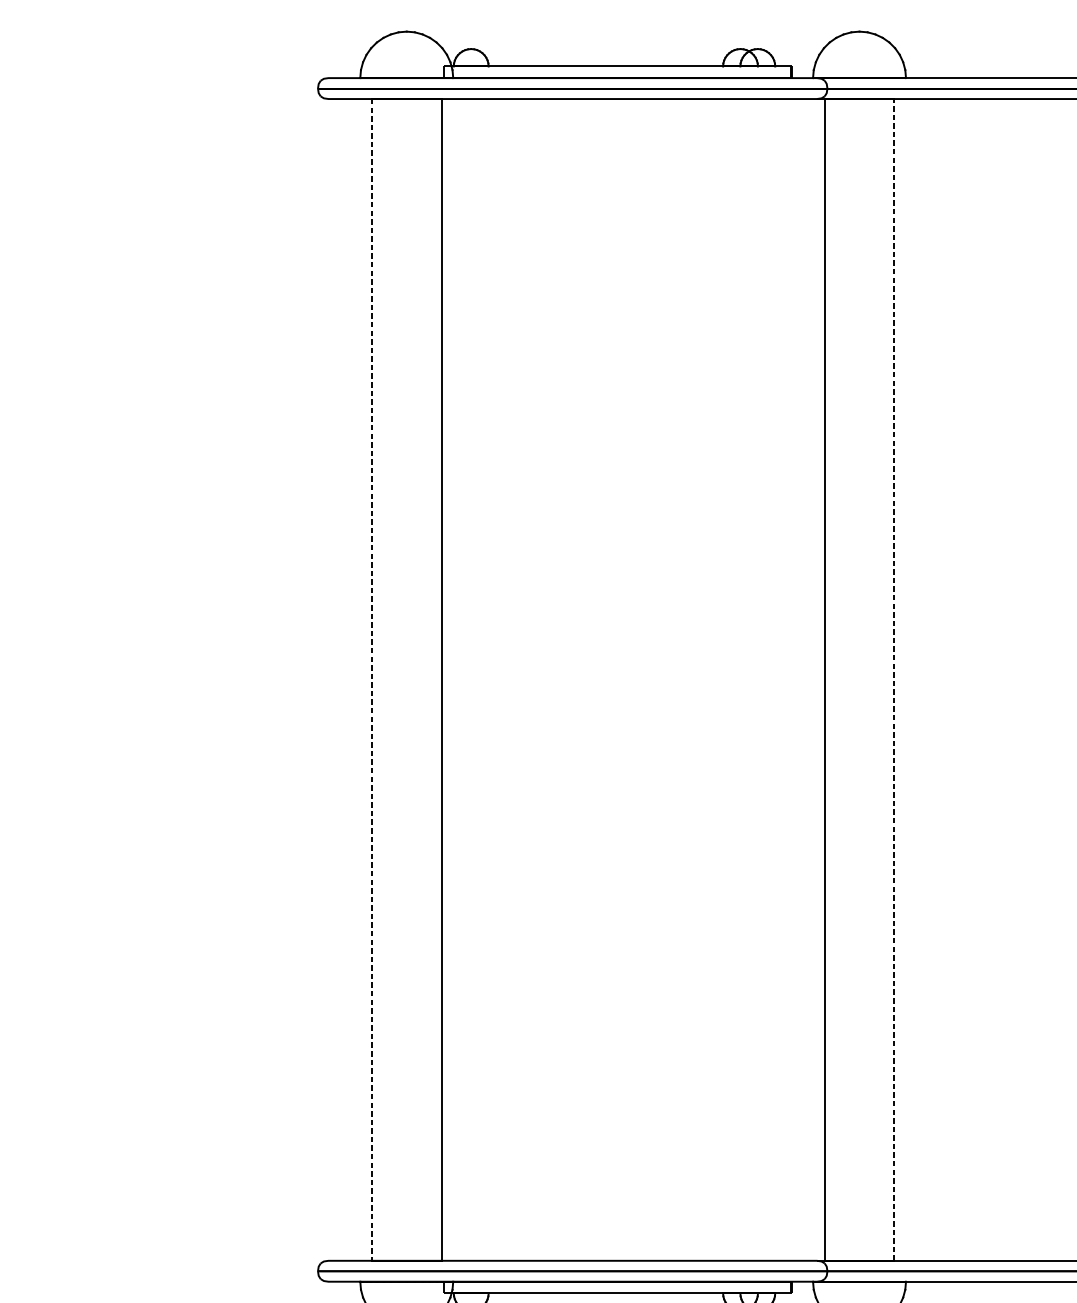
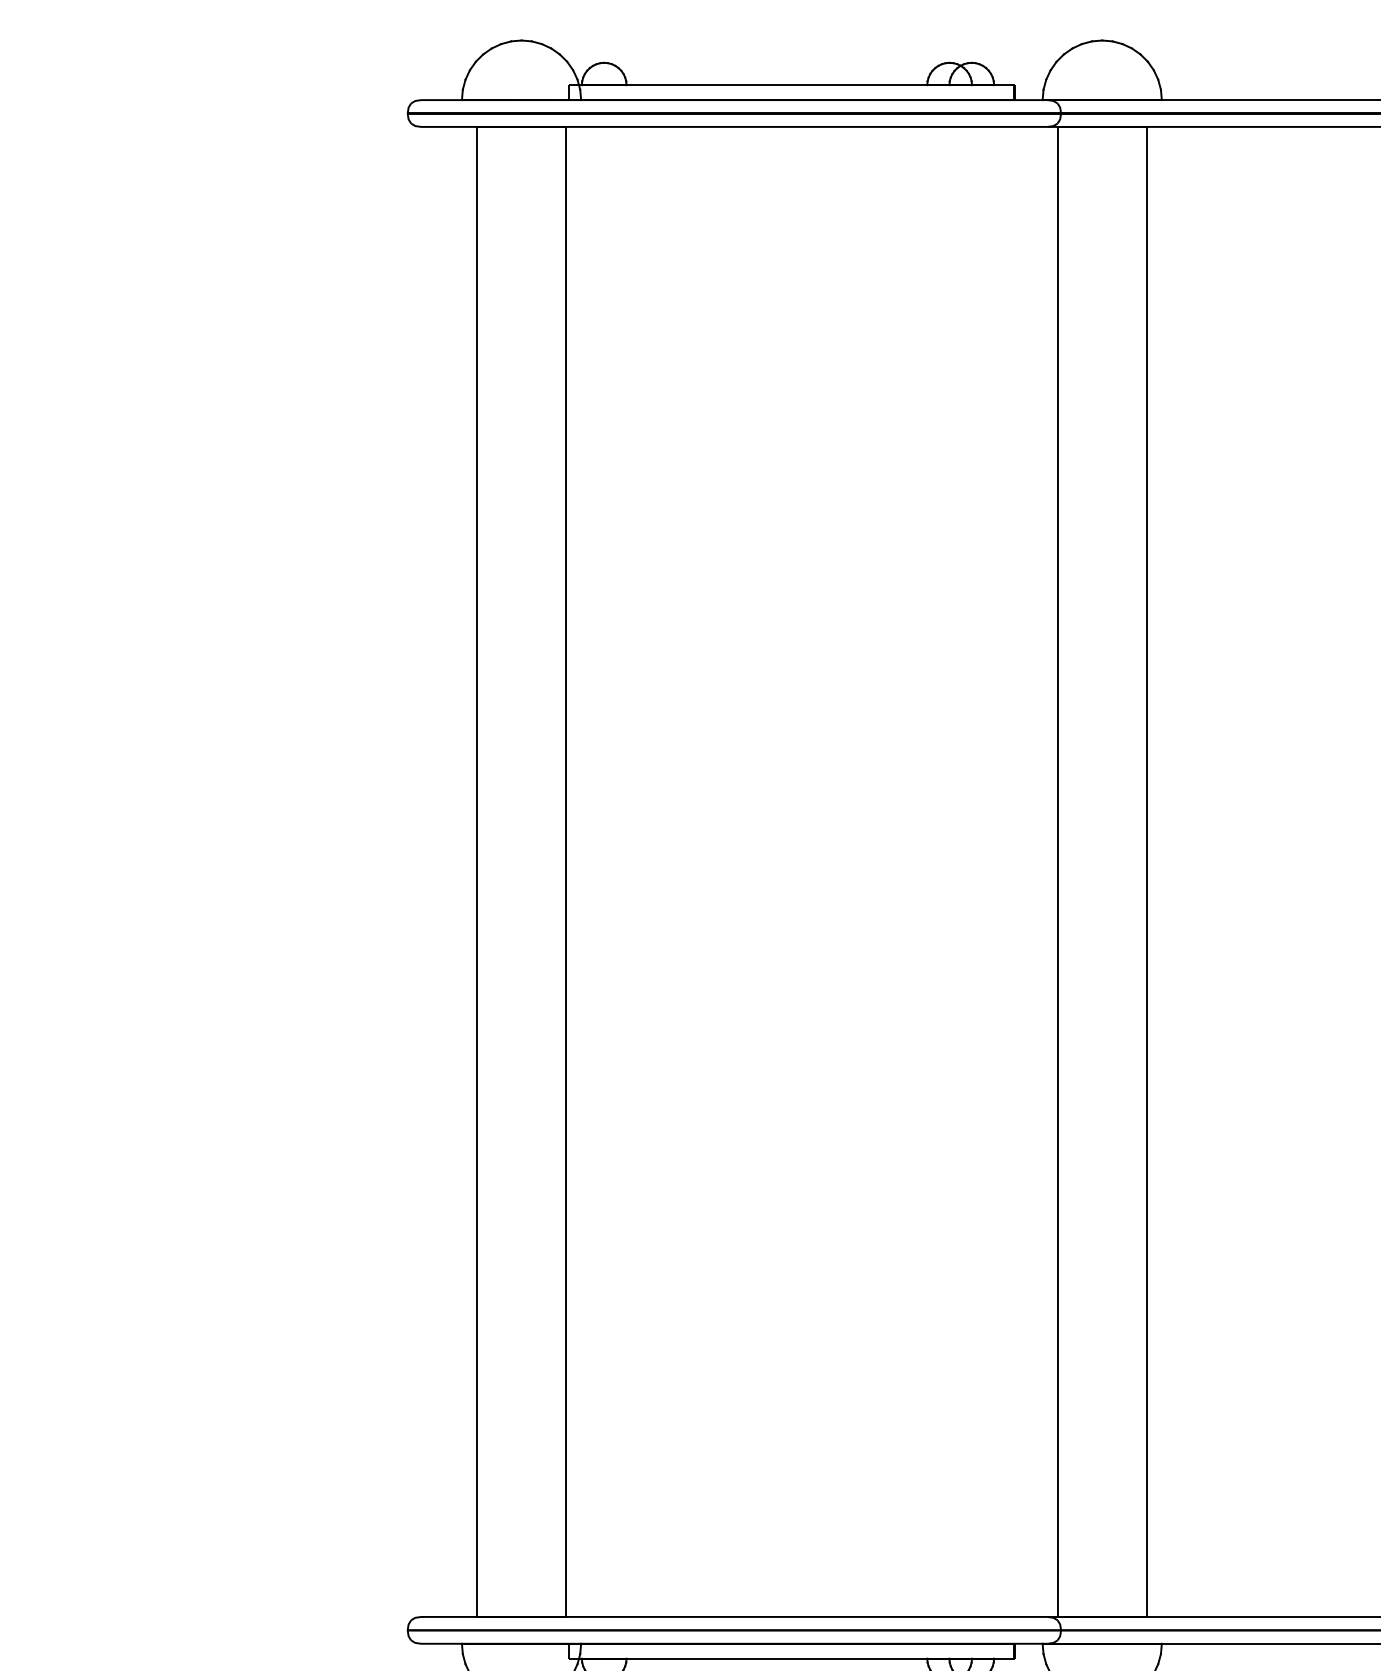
line: (894, 679) -> (1146, 871), dashed -> solid
line: (371, 680) -> (476, 872), dashed -> solid

